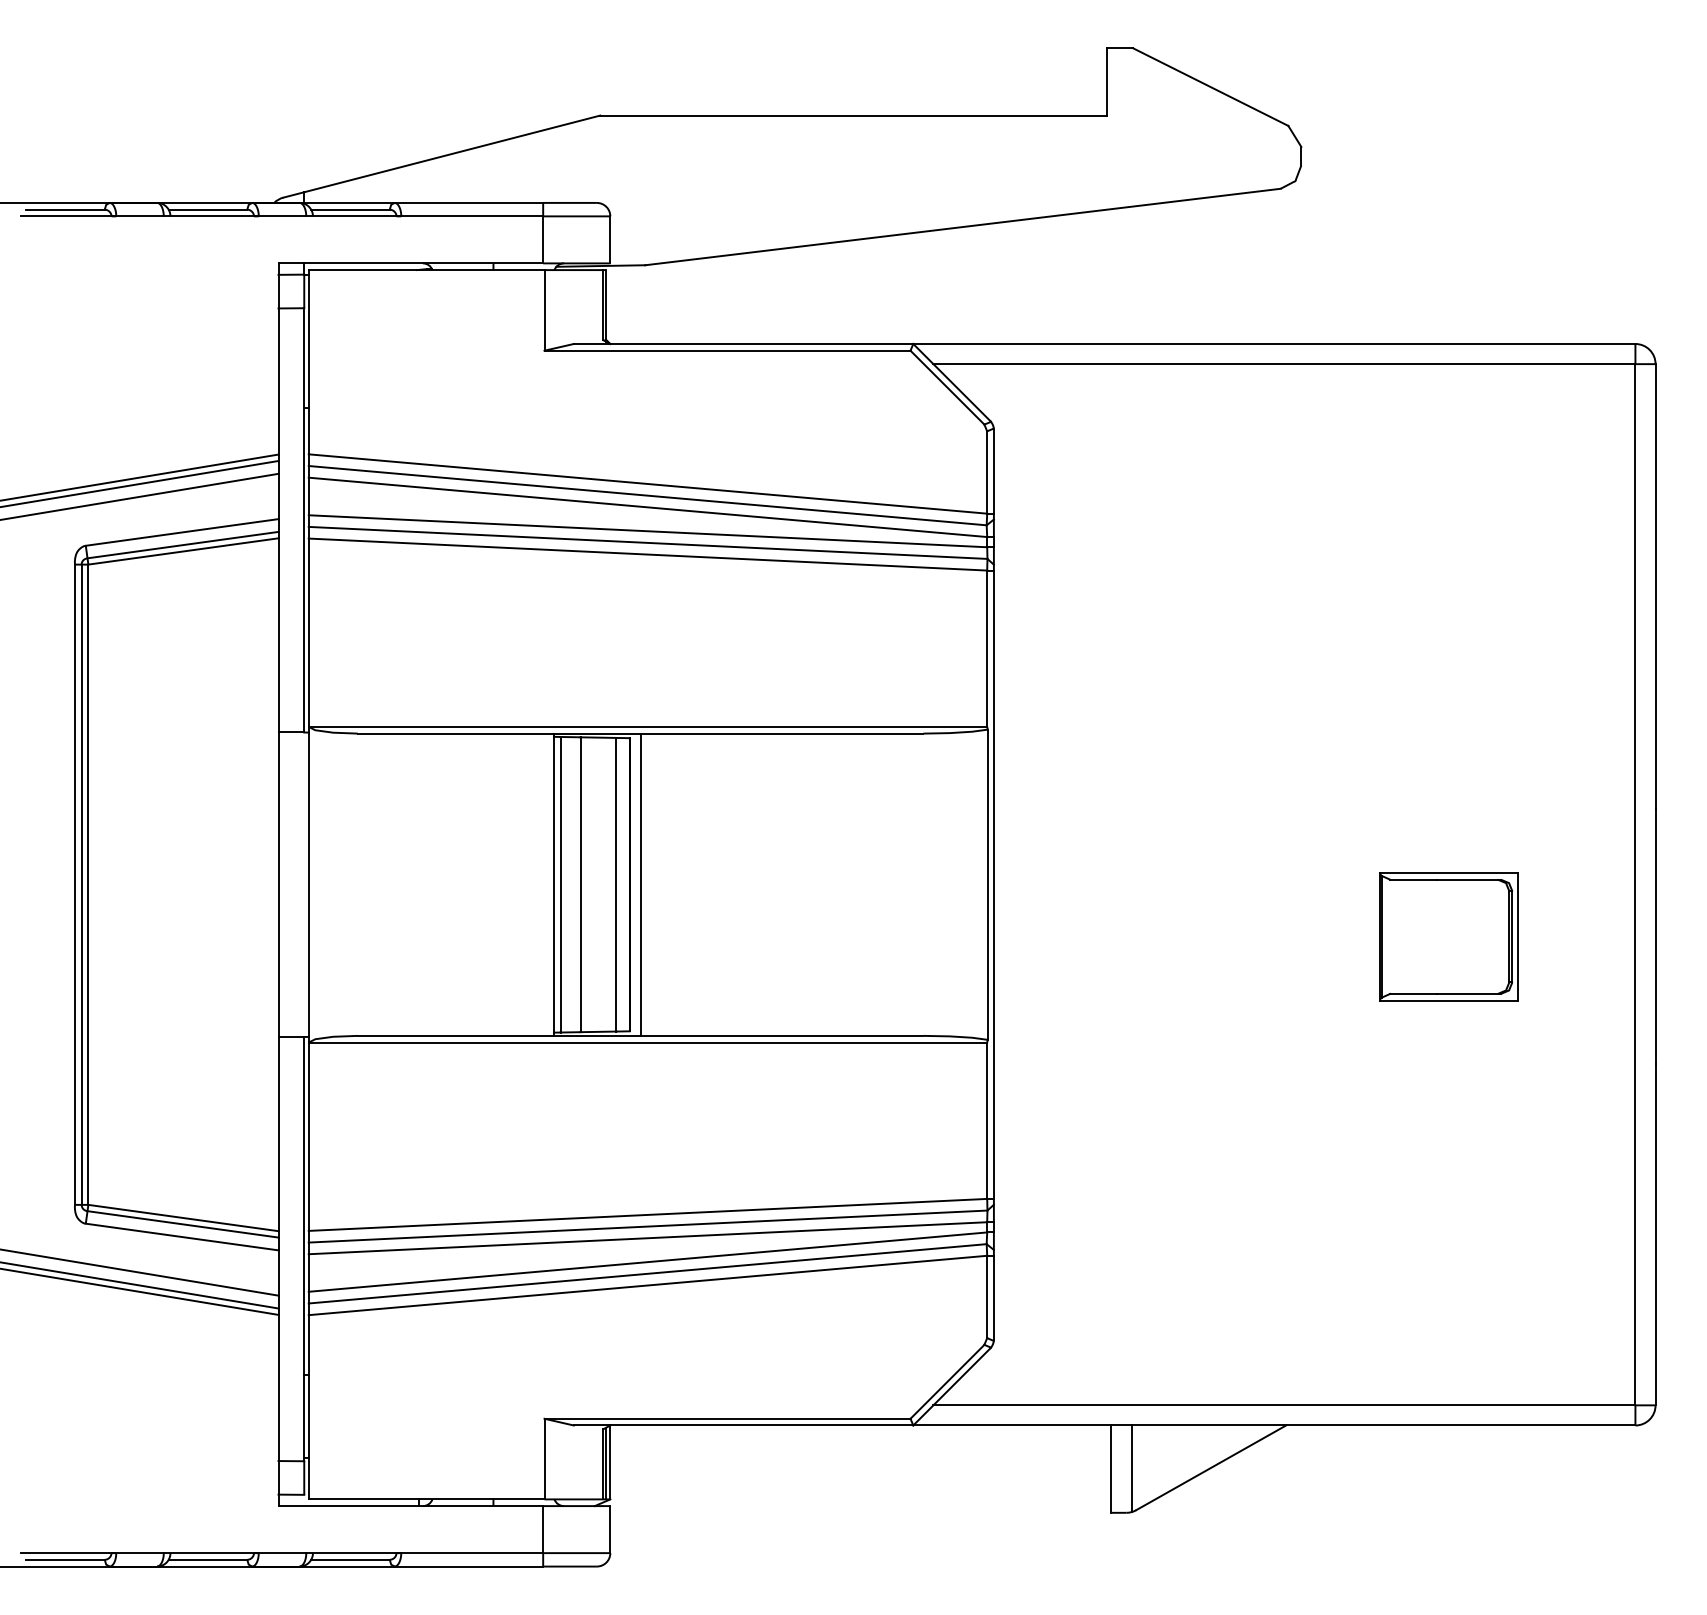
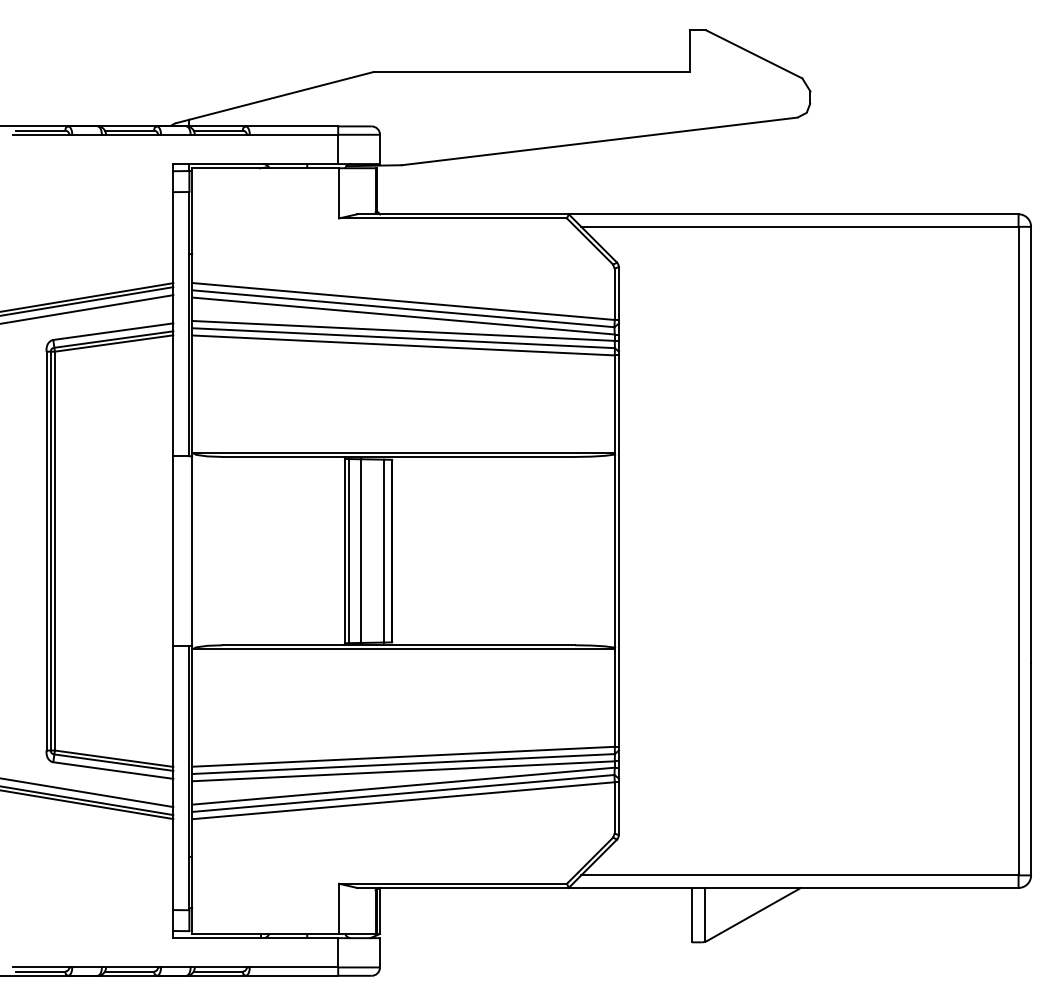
line: (641, 883) -> (399, 550), removed
part: (1449, 936) -> (902, 583), removed

